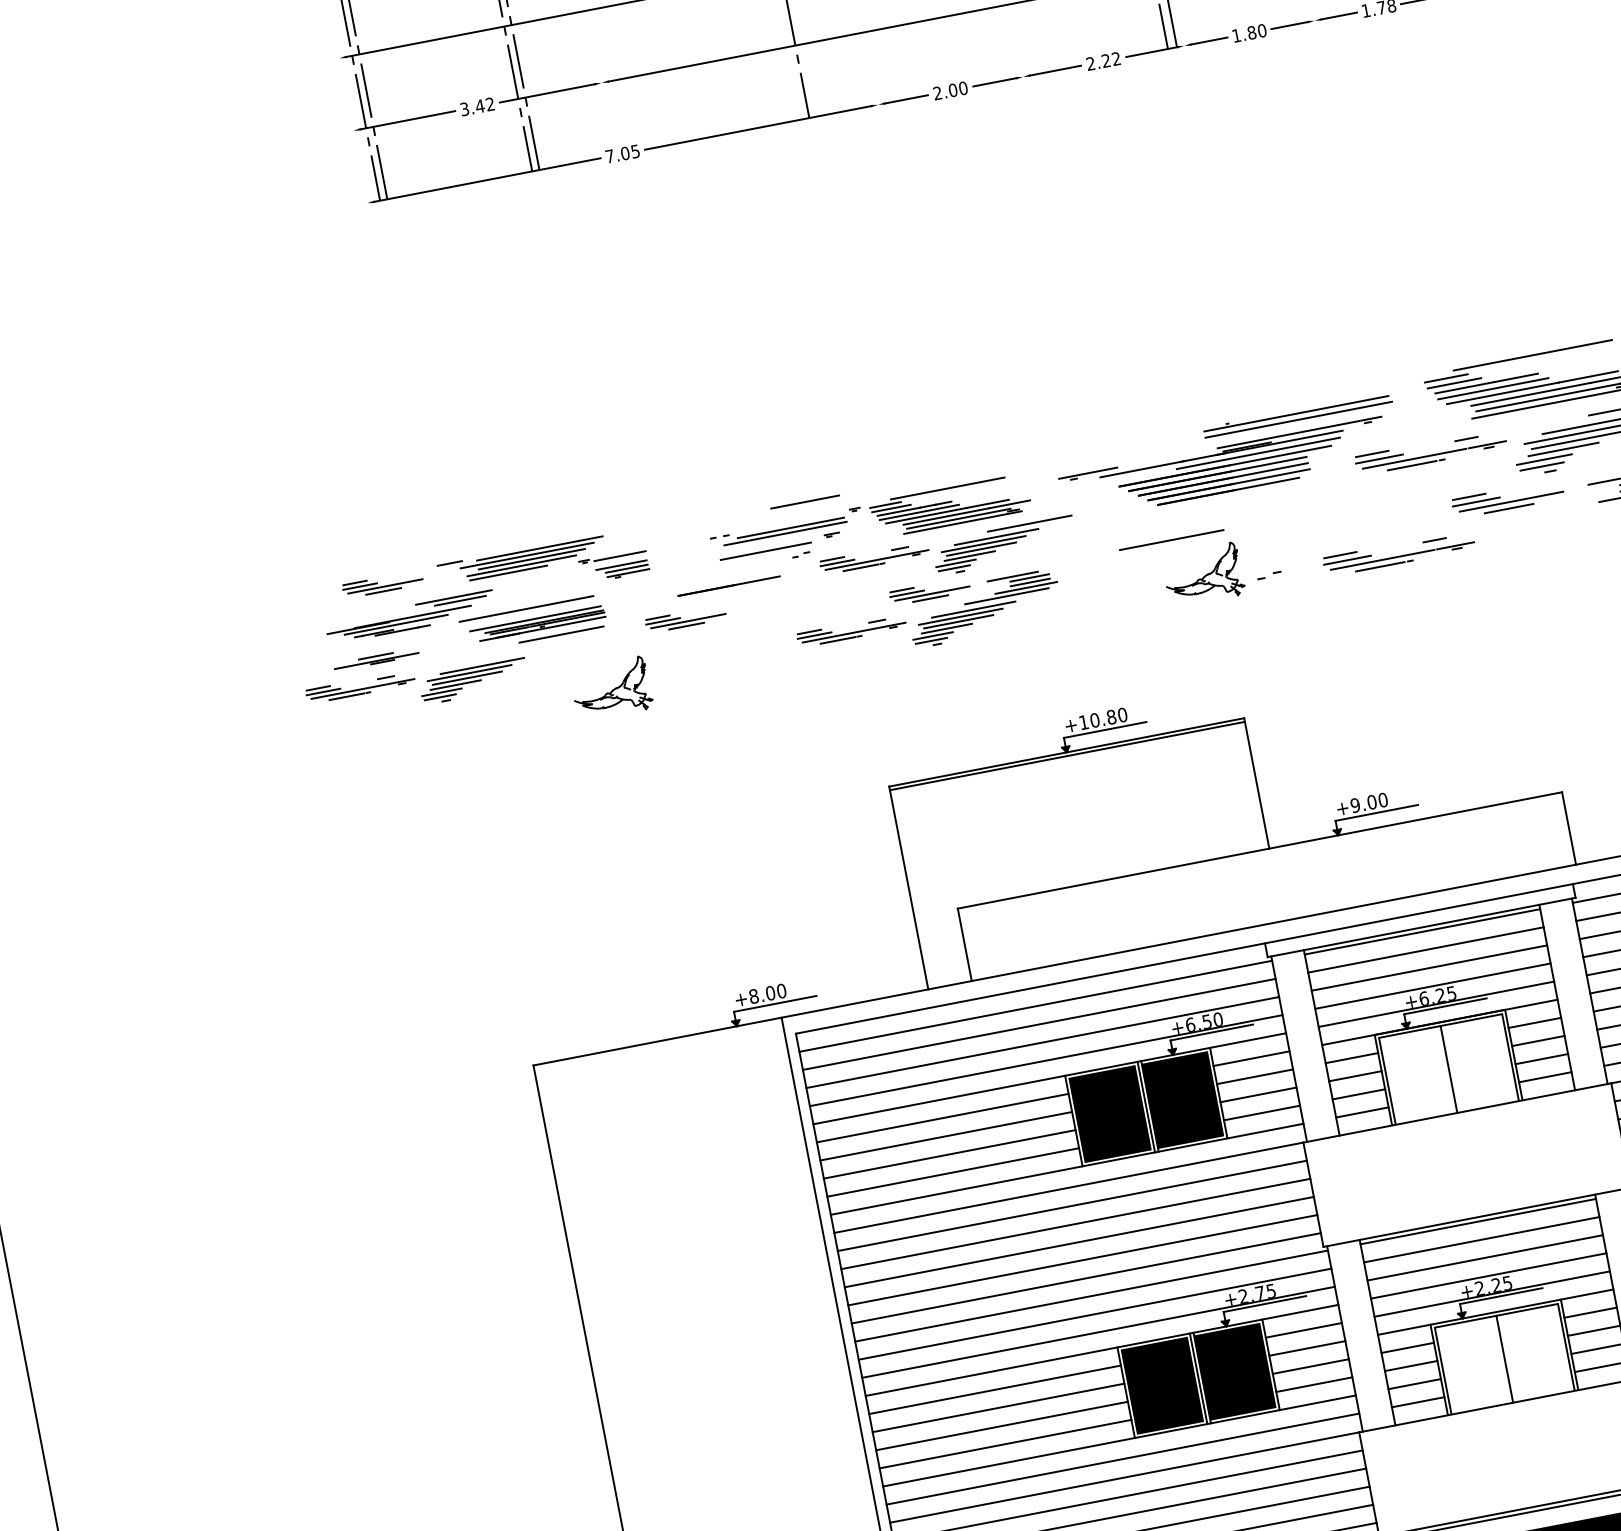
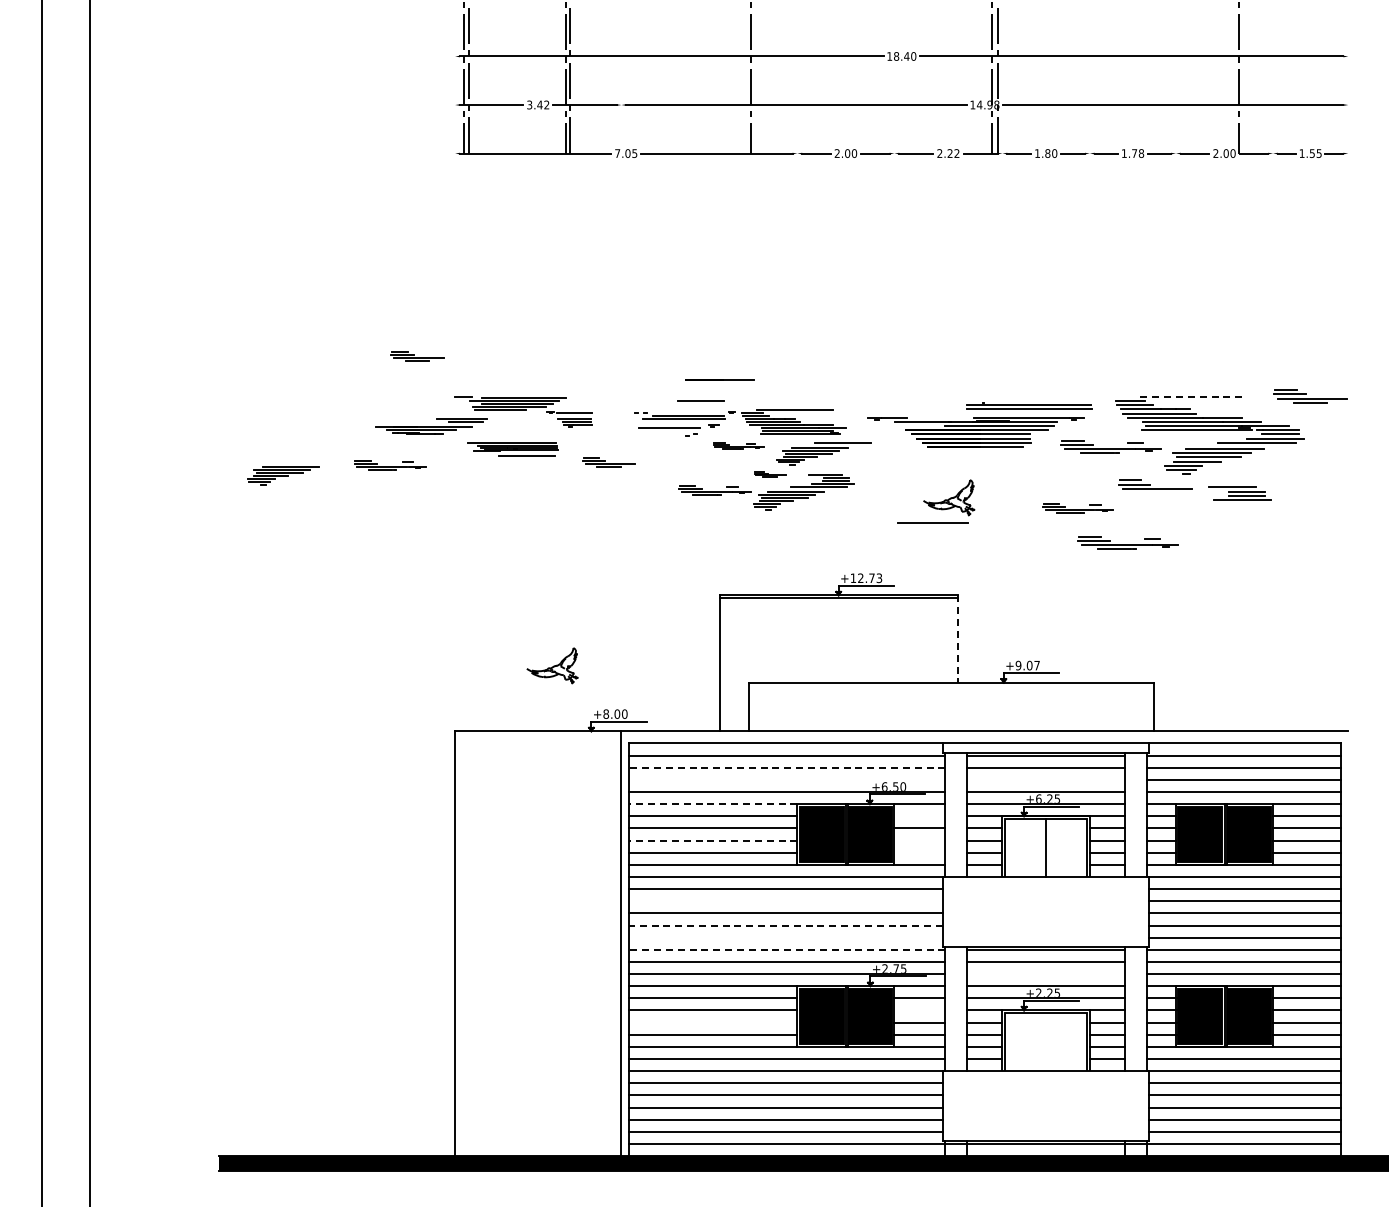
line: (1531, 354) -> (1188, 396), solid -> dashed
line: (1508, 508) -> (1154, 492), removed
line: (1170, 538) -> (932, 522), moved
part: (1398, 554) -> (1077, 508), size x0.7
part: (874, 558) -> (738, 446), size x0.7
part: (1269, 574) -> (991, 505), removed
part: (382, 584) -> (417, 356), moved
line: (727, 585) -> (719, 379), moved
part: (1482, 590) -> (1127, 542), added
part: (930, 591) -> (770, 474), size x0.6
line: (526, 608) -> (507, 435), removed
part: (375, 659) -> (403, 449), removed
part: (473, 680) -> (283, 475), moved
part: (611, 688) -> (552, 665), moved
text: (1109, 717) -> (870, 578), +10.80 -> +12.73
line: (1256, 784) -> (957, 639), solid -> dashed
text: (1382, 800) -> (1036, 665), +9.00 -> +9.07
line: (1429, 967) -> (1046, 779), removed
line: (1038, 1024) -> (786, 767), solid -> dashed
line: (1041, 1042) -> (786, 779), removed
line: (1250, 1059) -> (919, 816), removed
line: (1257, 1094) -> (919, 840), removed
line: (938, 1100) -> (712, 804), solid -> dashed
line: (1261, 1112) -> (919, 852), removed
line: (948, 1154) -> (712, 840), solid -> dashed
line: (1075, 1224) -> (785, 901), removed
line: (1485, 1258) -> (1046, 974), removed
line: (1082, 1260) -> (785, 925), solid -> dashed
line: (1085, 1278) -> (785, 937), removed
line: (1090, 1295) -> (786, 949), solid -> dashed
line: (1306, 1348) -> (919, 1010), removed
line: (1505, 1358) -> (1046, 1041), removed
line: (1001, 1426) -> (712, 1022), removed

